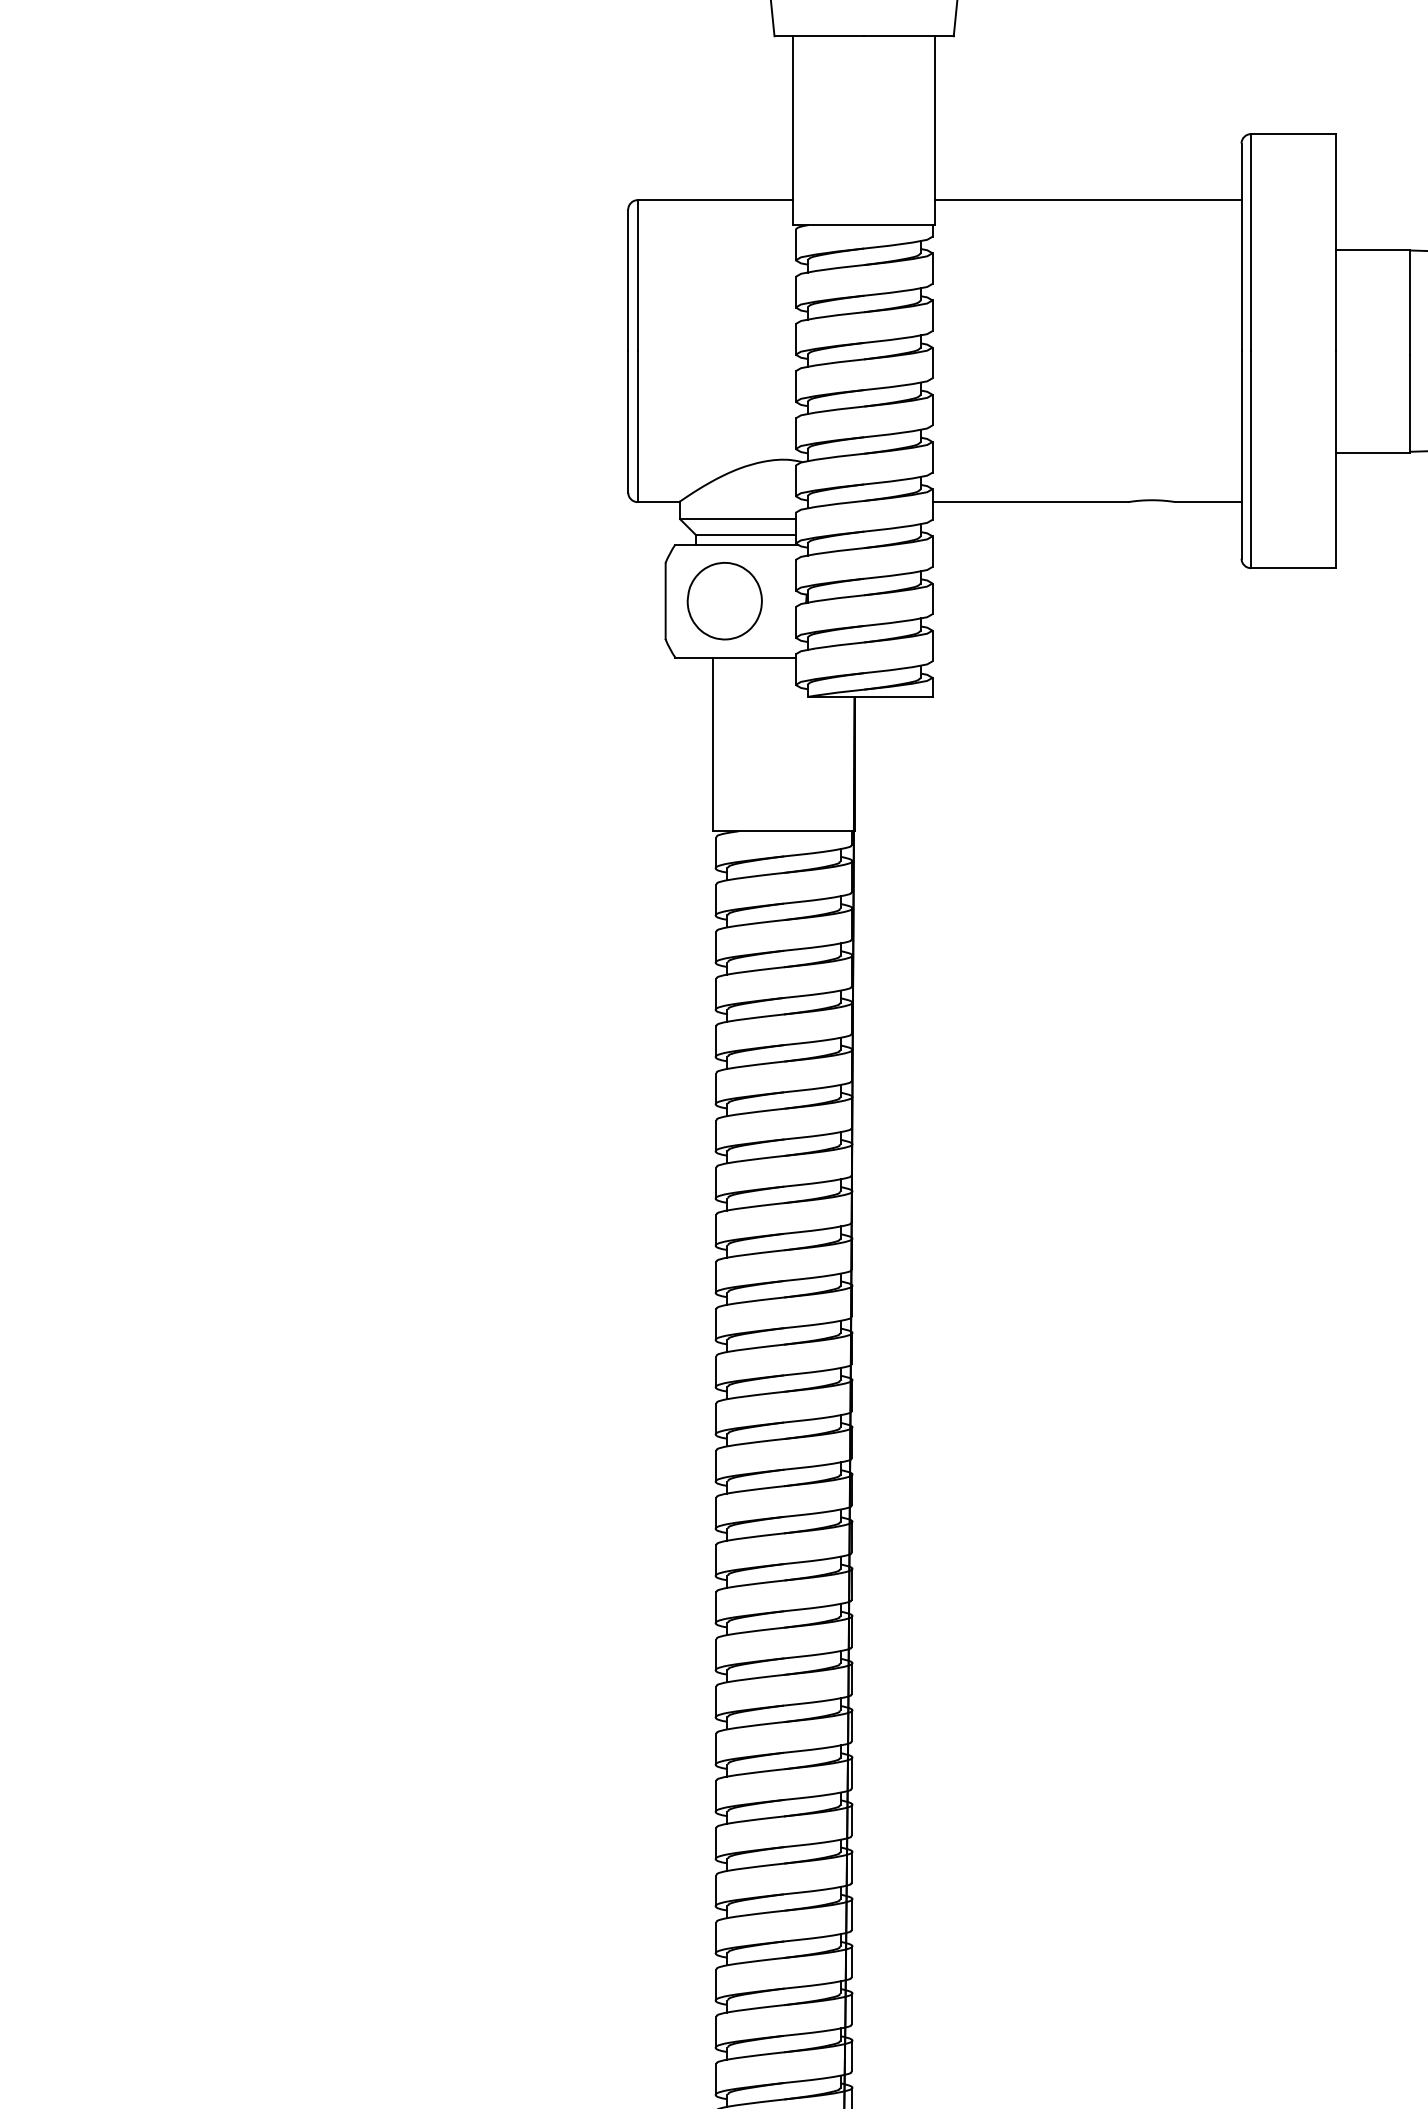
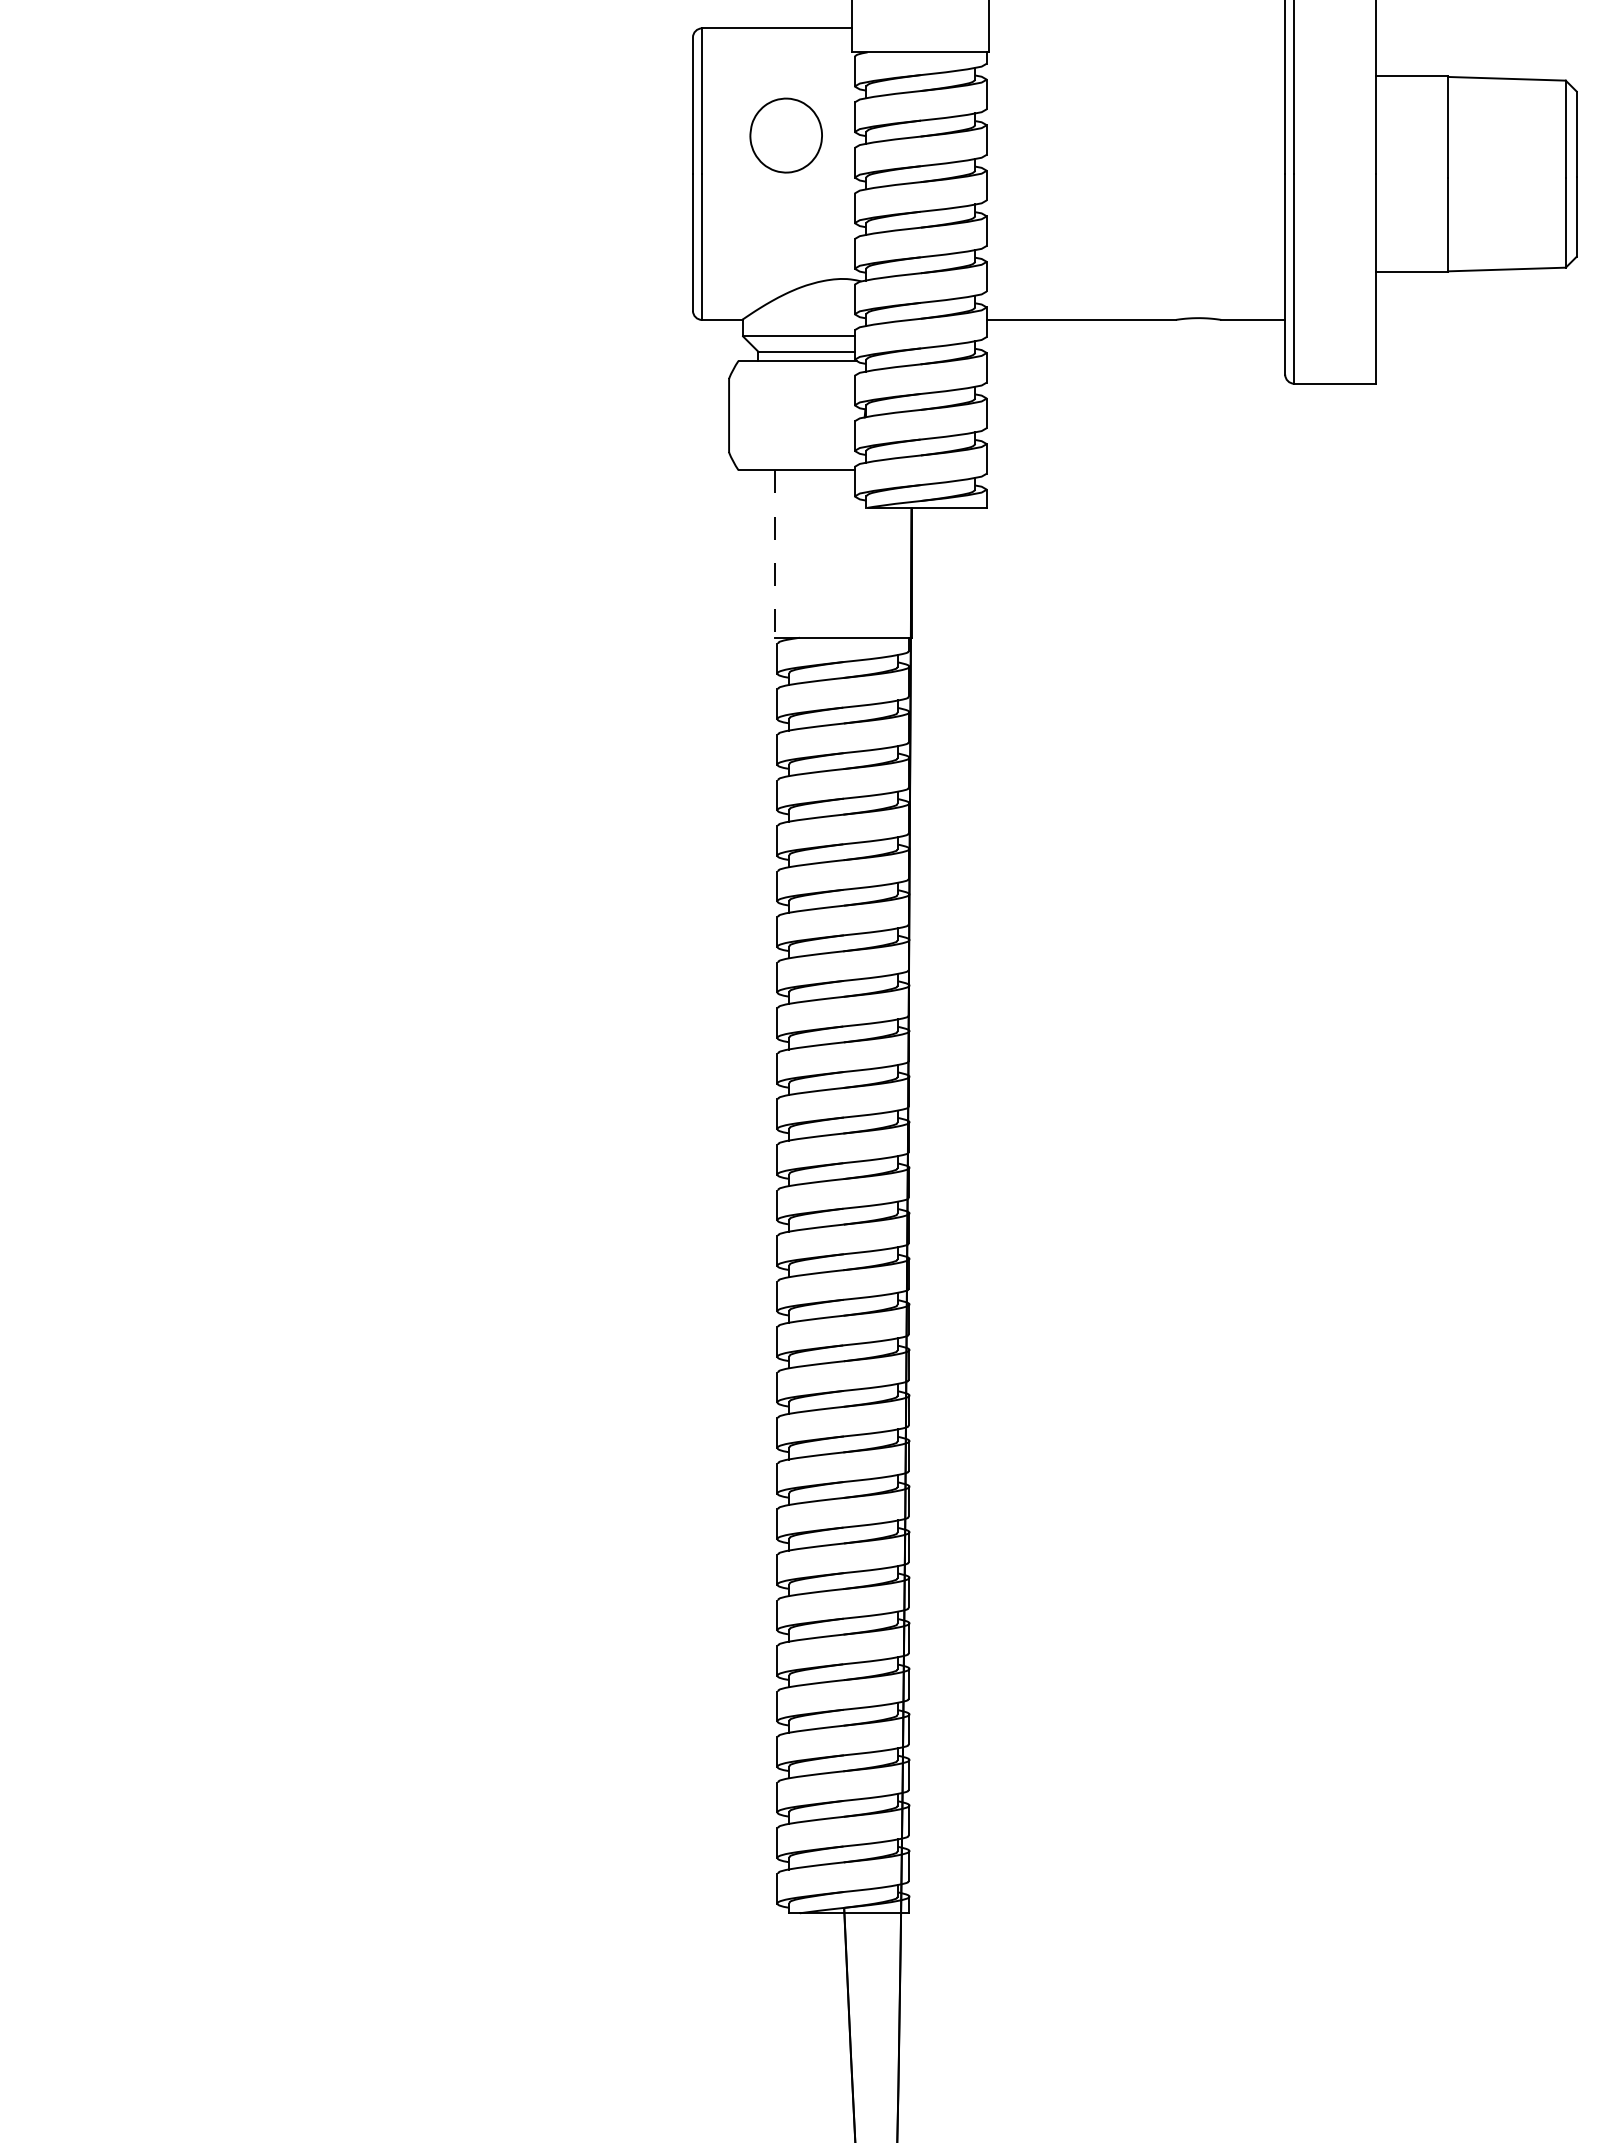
line: (1088, 200) -> (1137, 28), removed
part: (724, 601) -> (785, 135), moved
line: (712, 745) -> (774, 554), solid -> dashed

